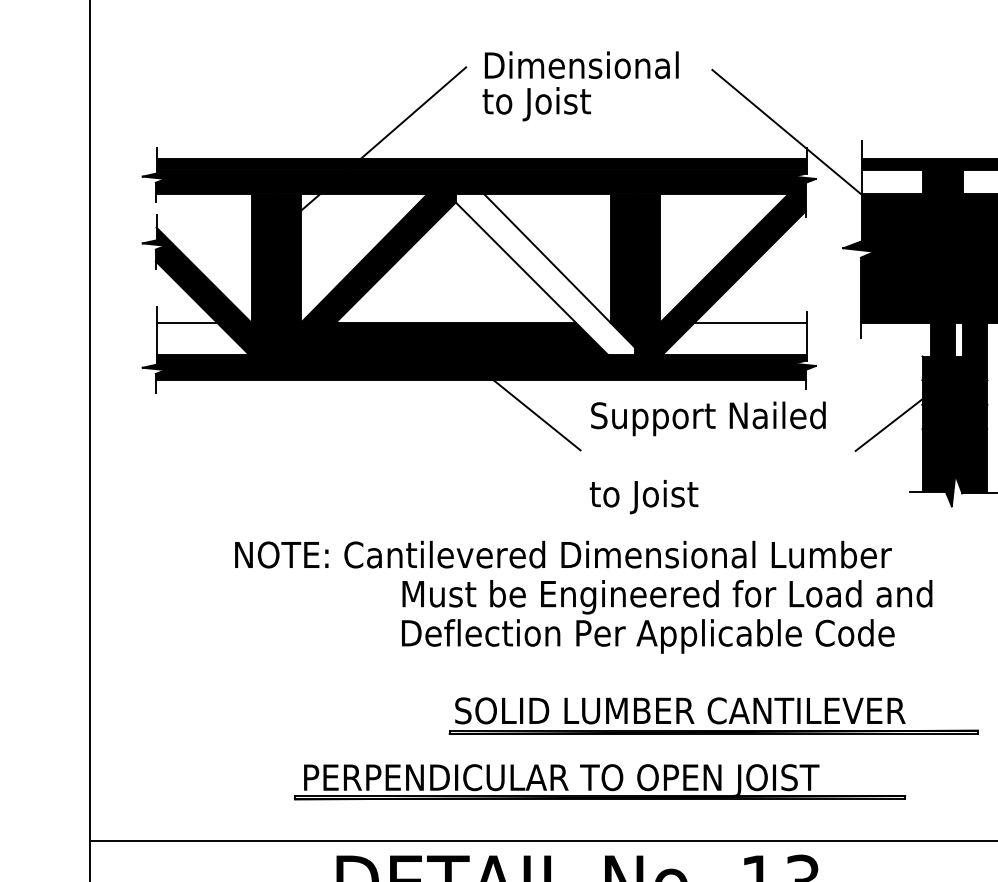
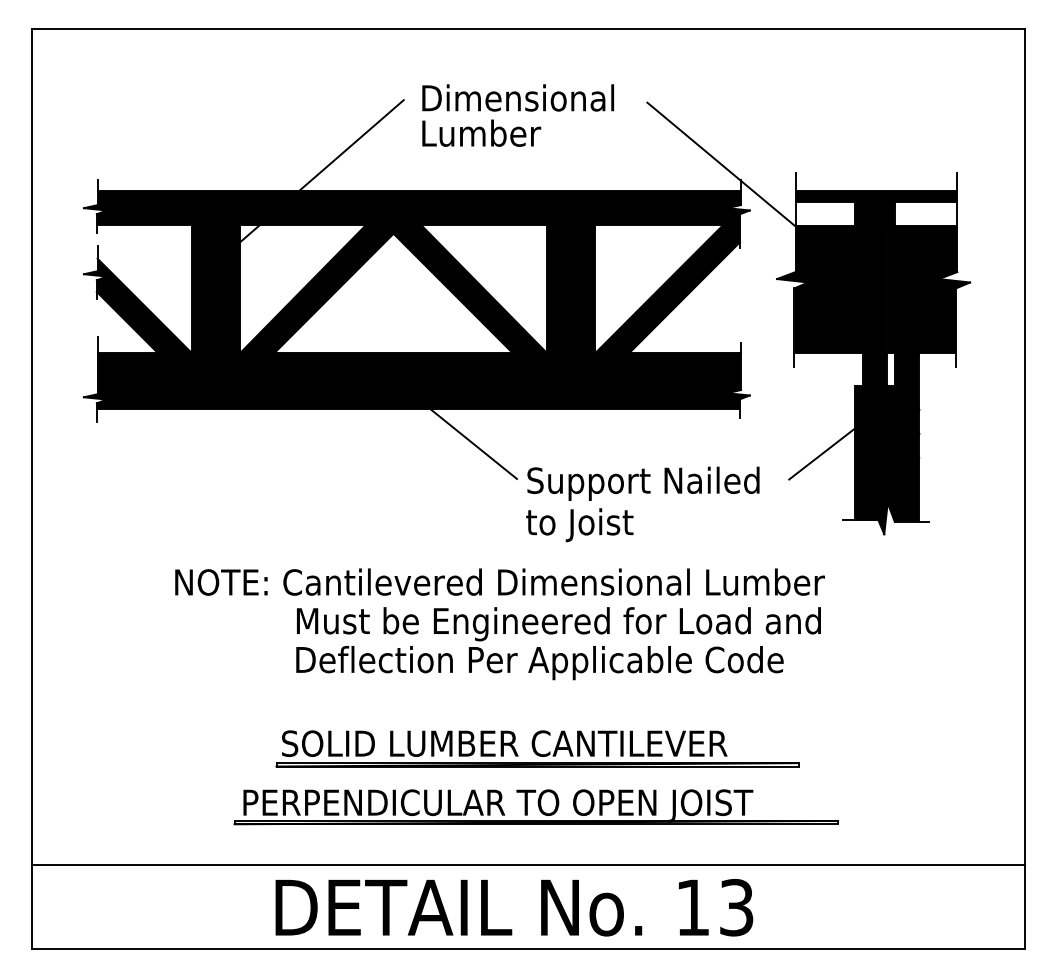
text: (543, 104) -> (480, 136), to Joist -> Lumber
fill: (545, 273) -> (482, 304), added
fill: (202, 338) -> (143, 368), added
fill: (733, 338) -> (668, 368), added
text: (708, 418) -> (643, 483), moved
text: (667, 616) -> (558, 643), moved
part: (713, 715) -> (537, 748), moved

